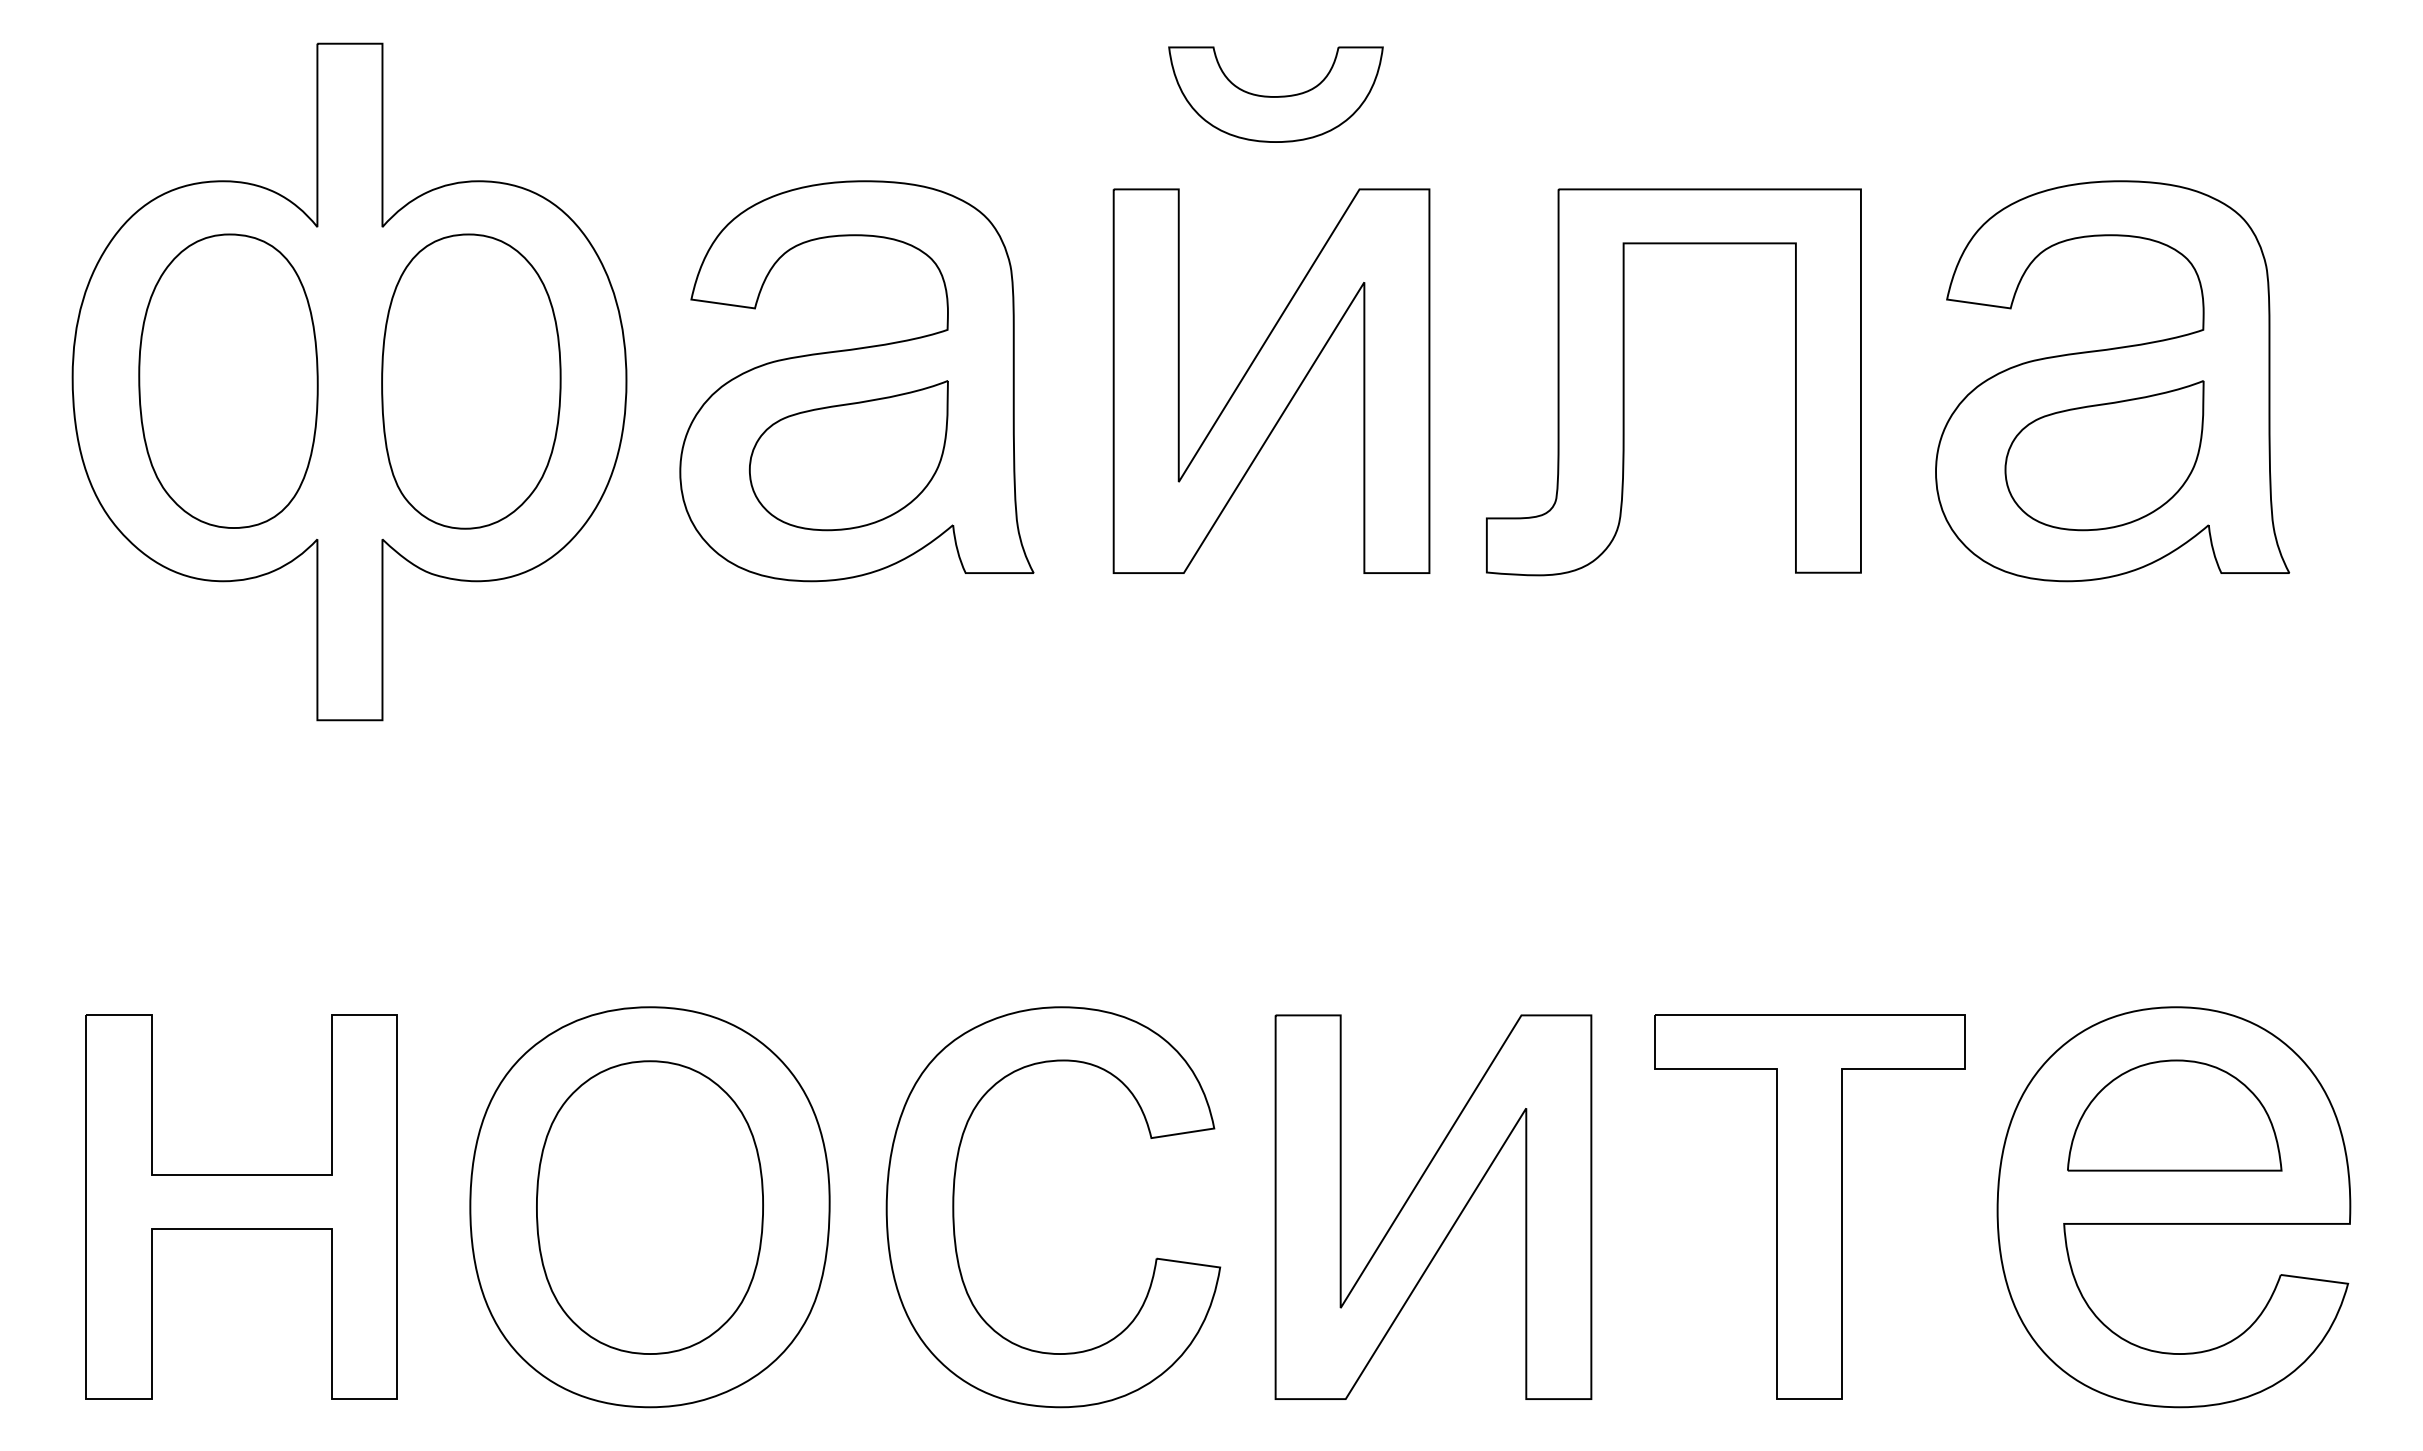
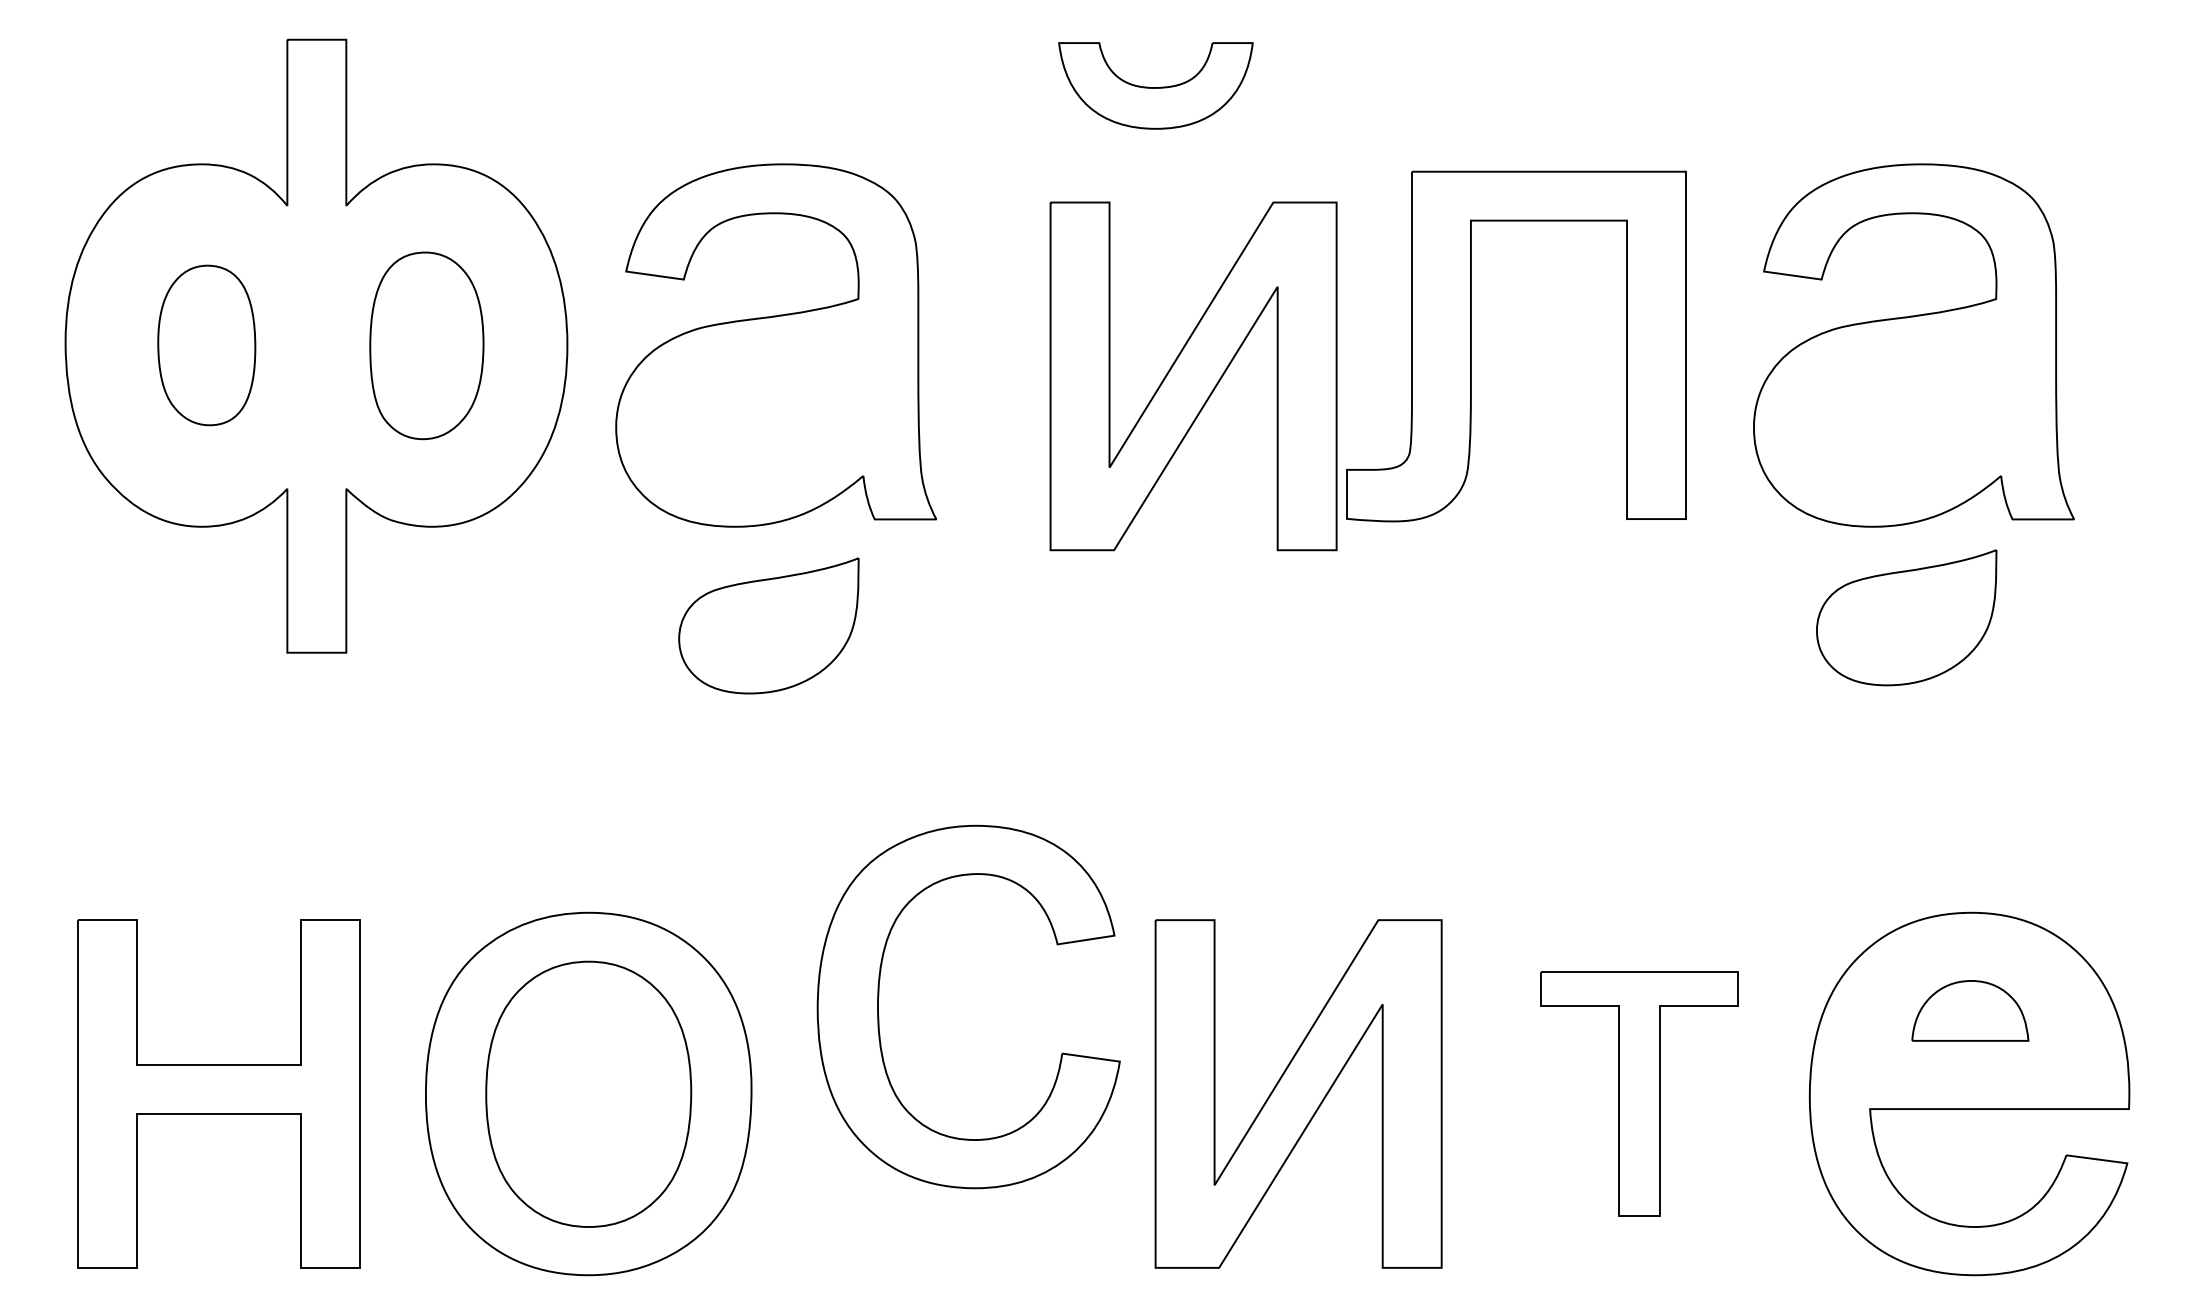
part: (228, 380) -> (206, 344), size x0.6
part: (1271, 380) -> (1193, 375), moved
part: (471, 381) -> (426, 345), size x0.7
part: (848, 455) -> (768, 625), moved
part: (2104, 455) -> (1906, 617), moved
part: (2174, 1115) -> (1970, 1010), size x0.6
part: (1809, 1206) -> (1639, 1093), size x0.7
part: (954, 1207) -> (879, 1007), moved

